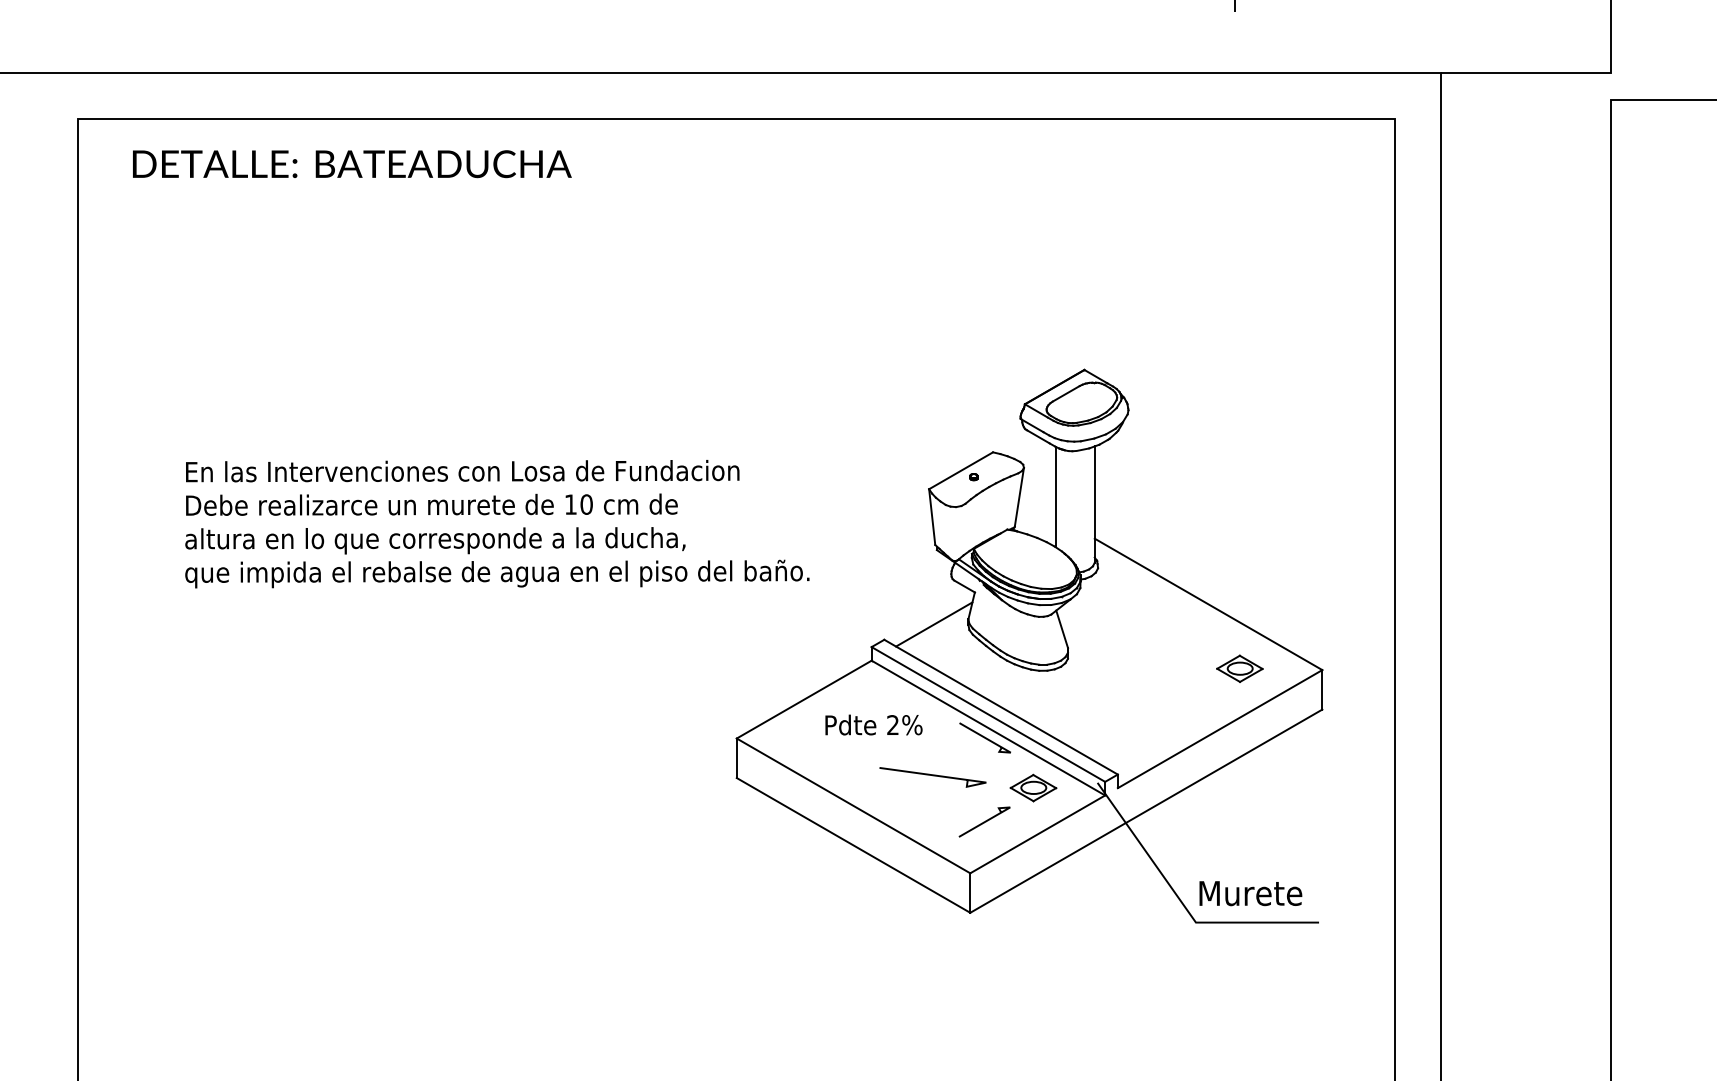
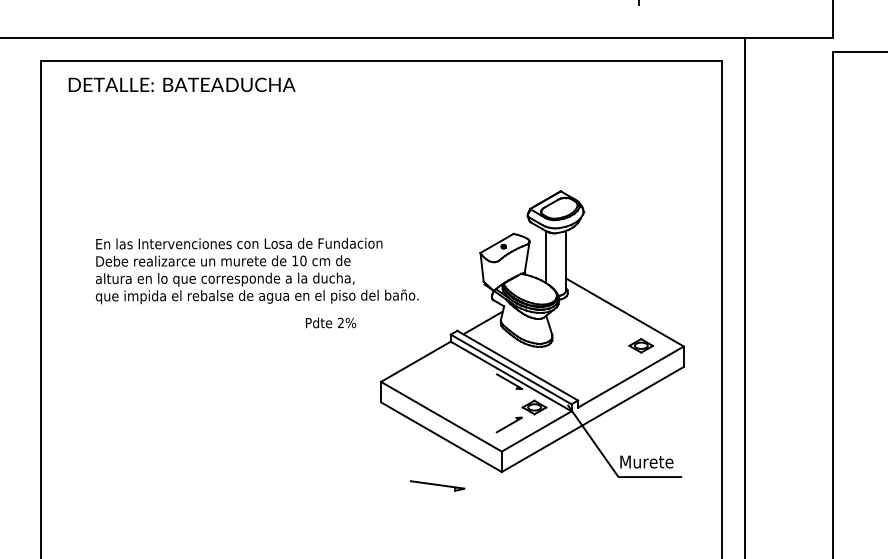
text: (874, 724) -> (331, 322), moved
line: (932, 776) -> (437, 485), moved

